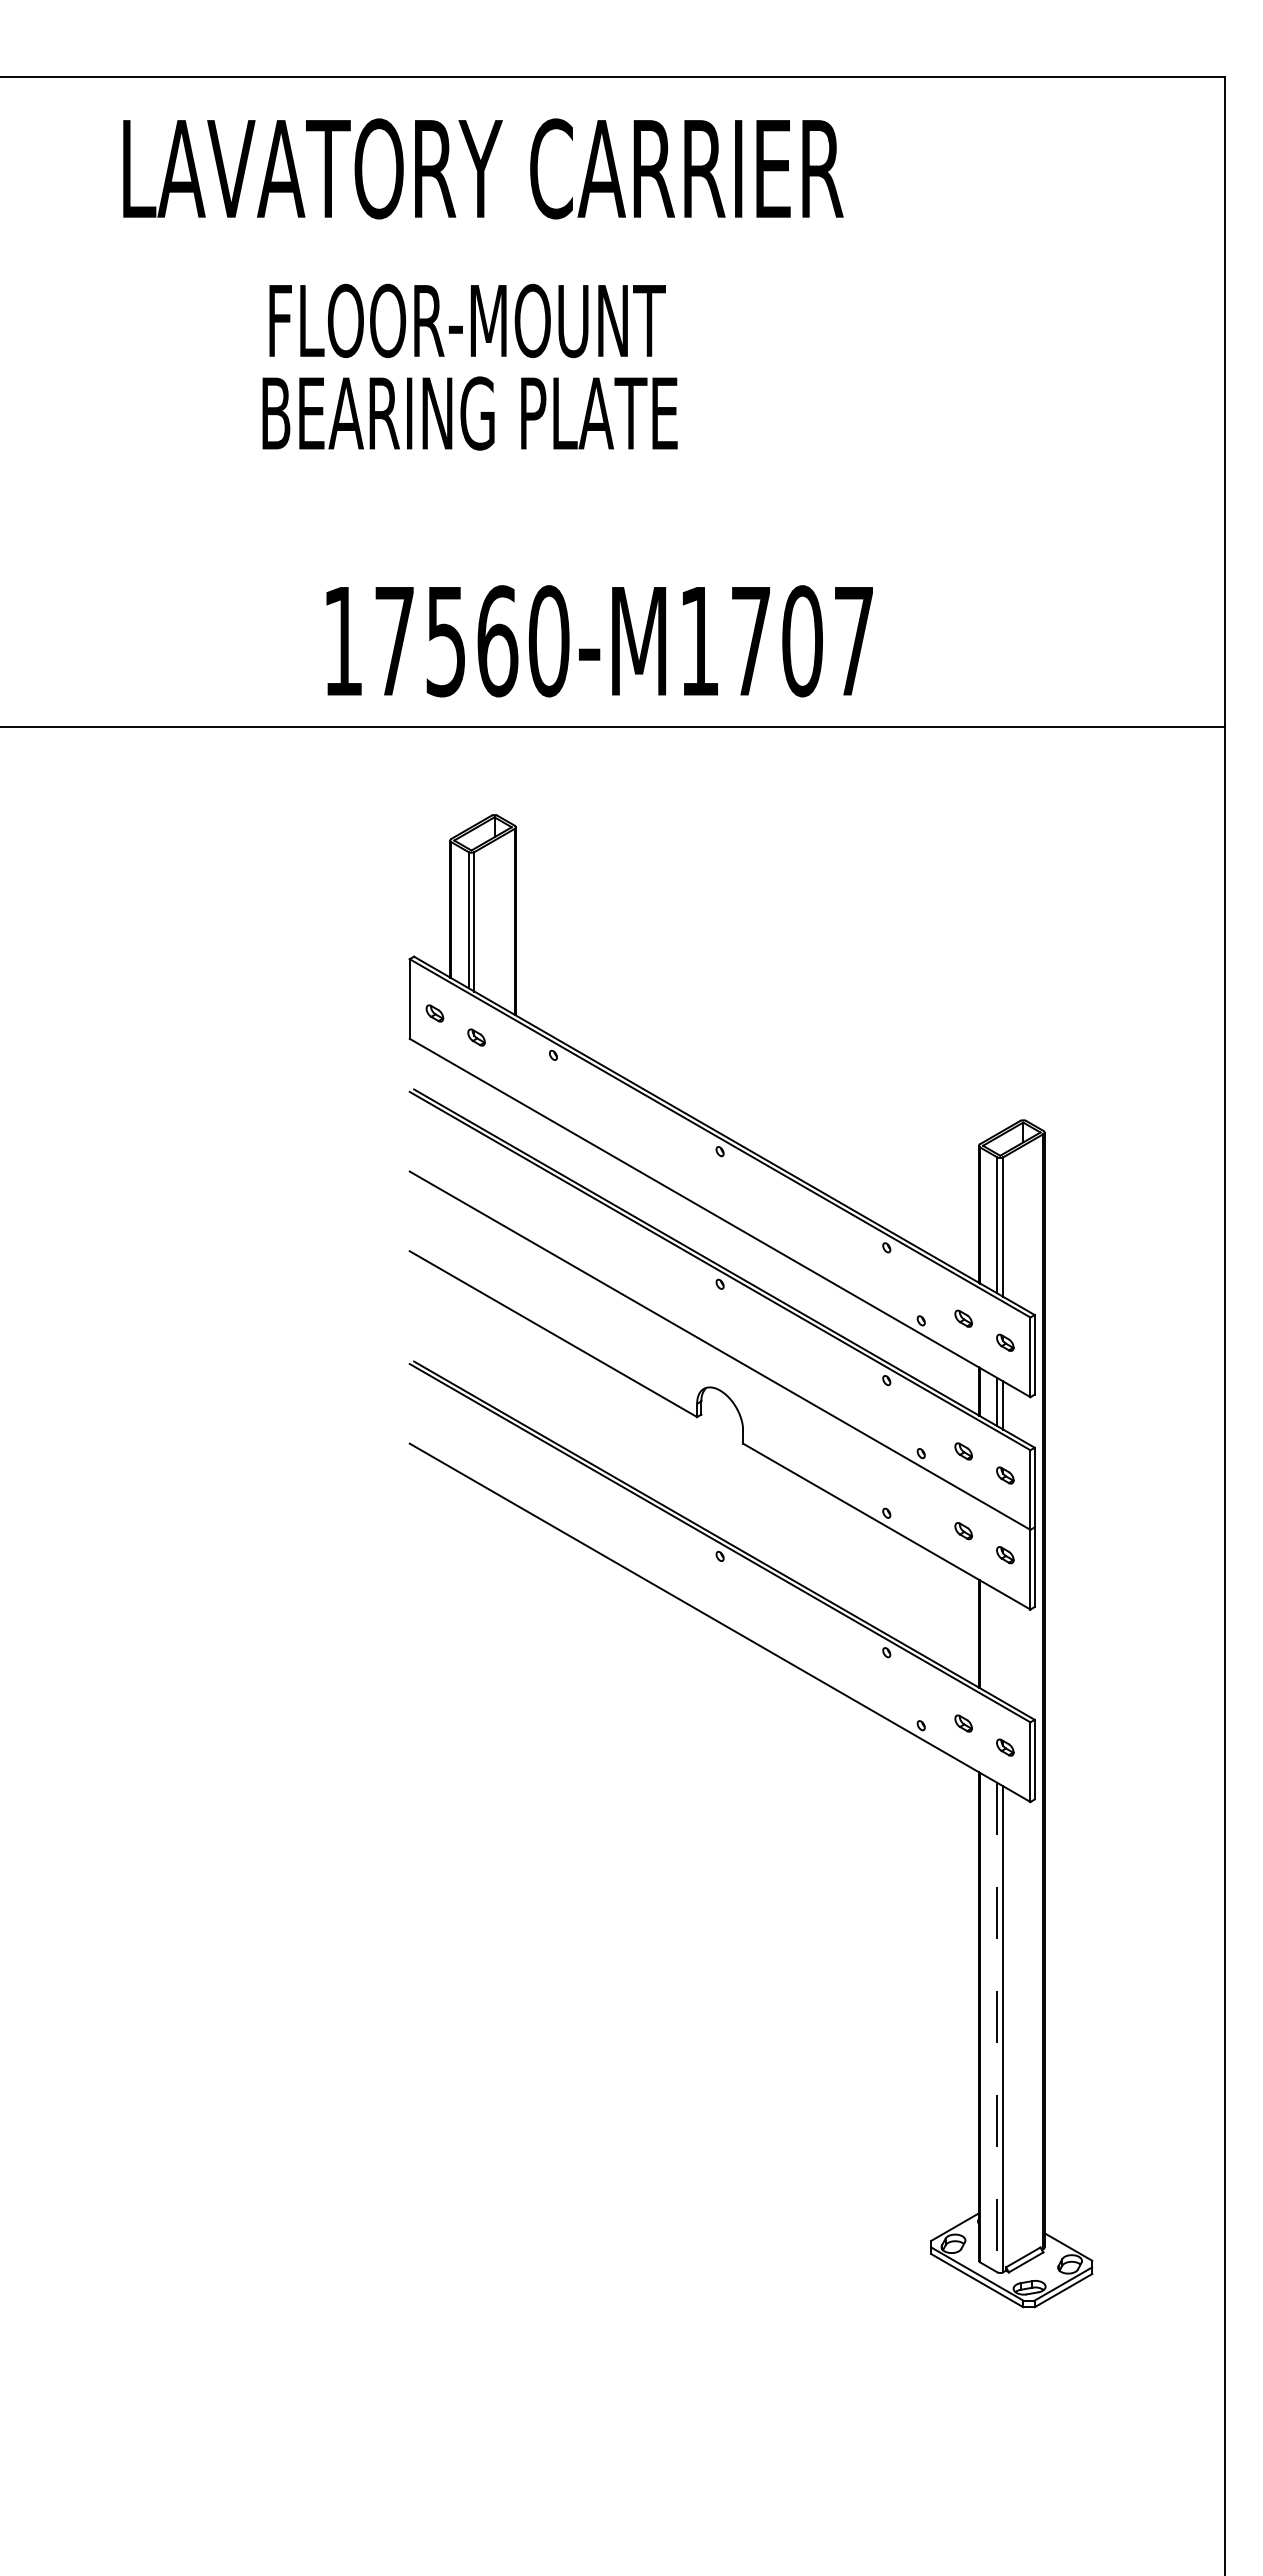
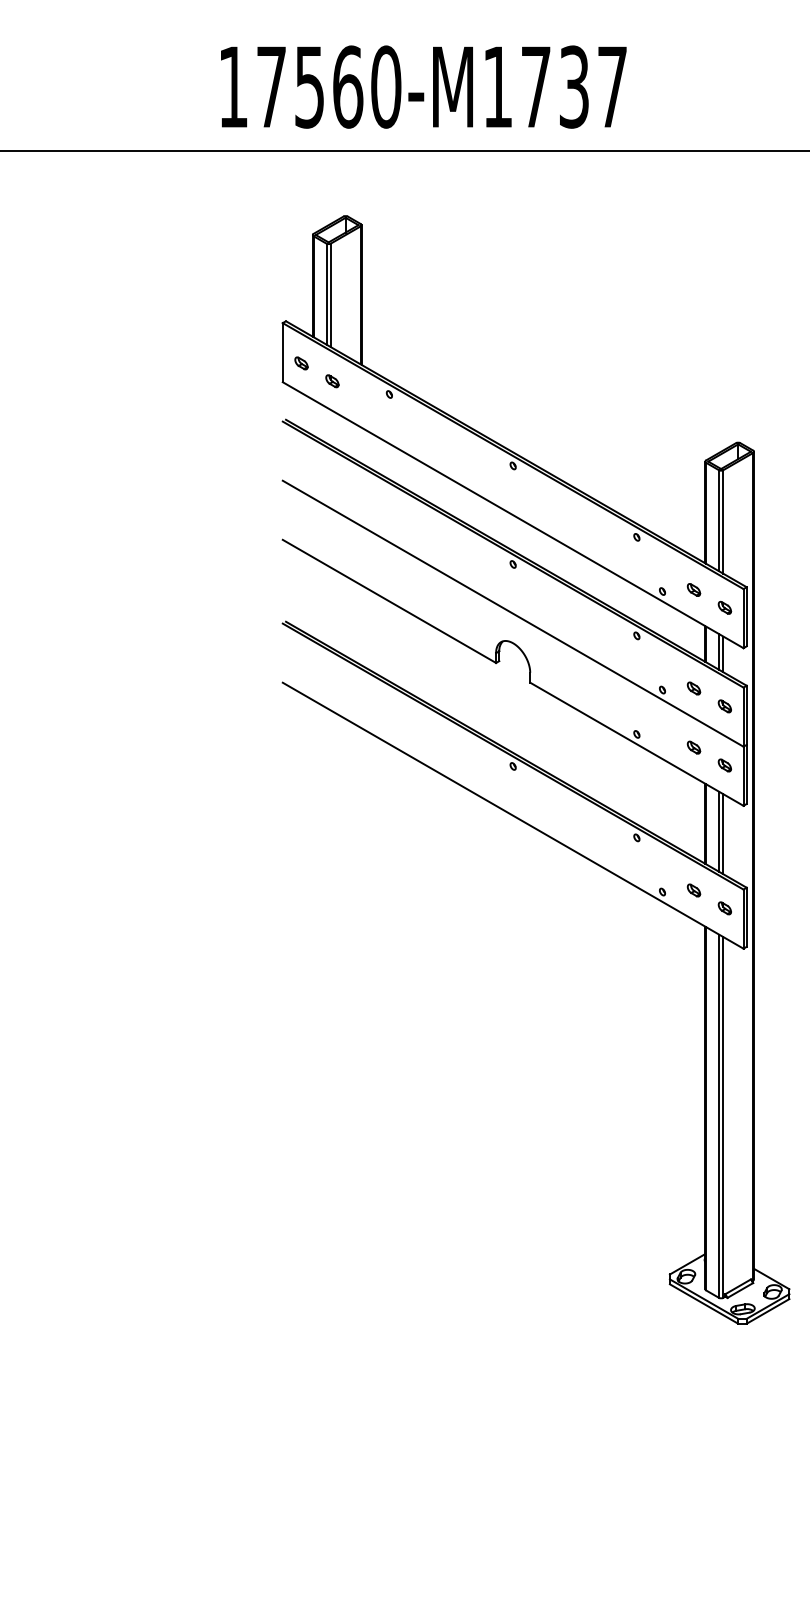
text: (802, 641) -> (574, 87), 17560-M1707 -> 17560-M1737
line: (997, 1644) -> (719, 831), added
line: (1003, 1647) -> (723, 834), added
line: (997, 2027) -> (719, 1116), dashed -> solid

